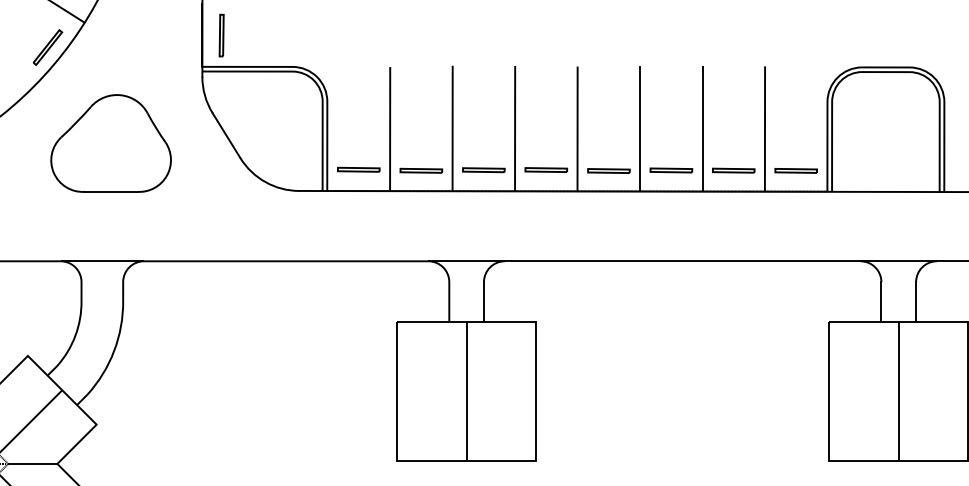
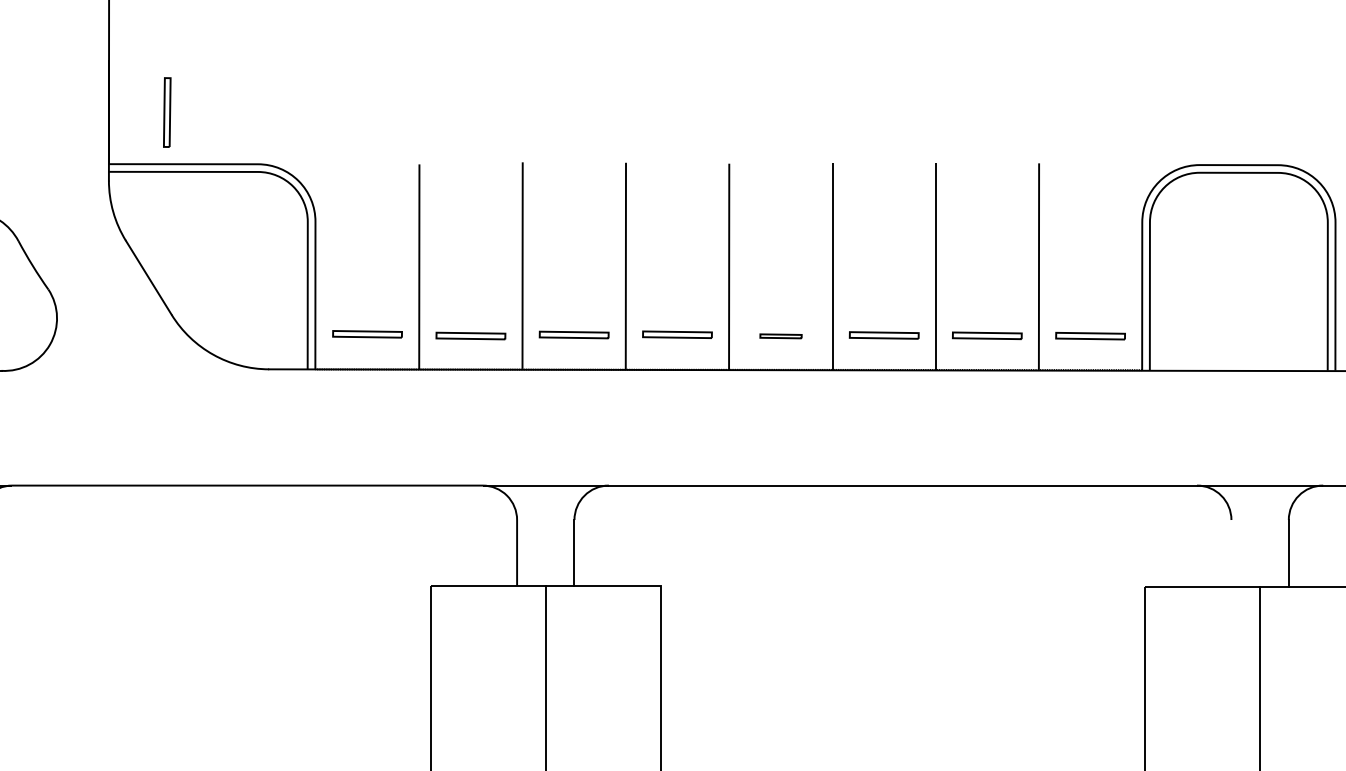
part: (221, 35) -> (166, 112), moved
part: (608, 170) -> (780, 335), size x0.6
line: (881, 302) -> (1231, 553), removed

